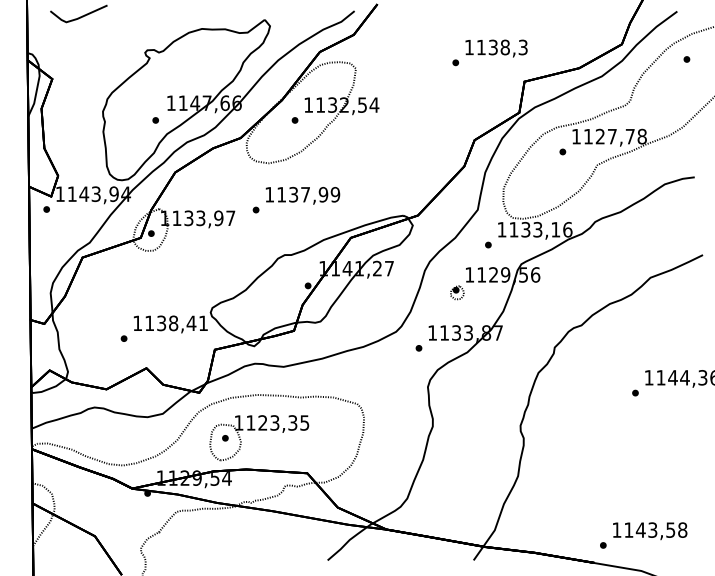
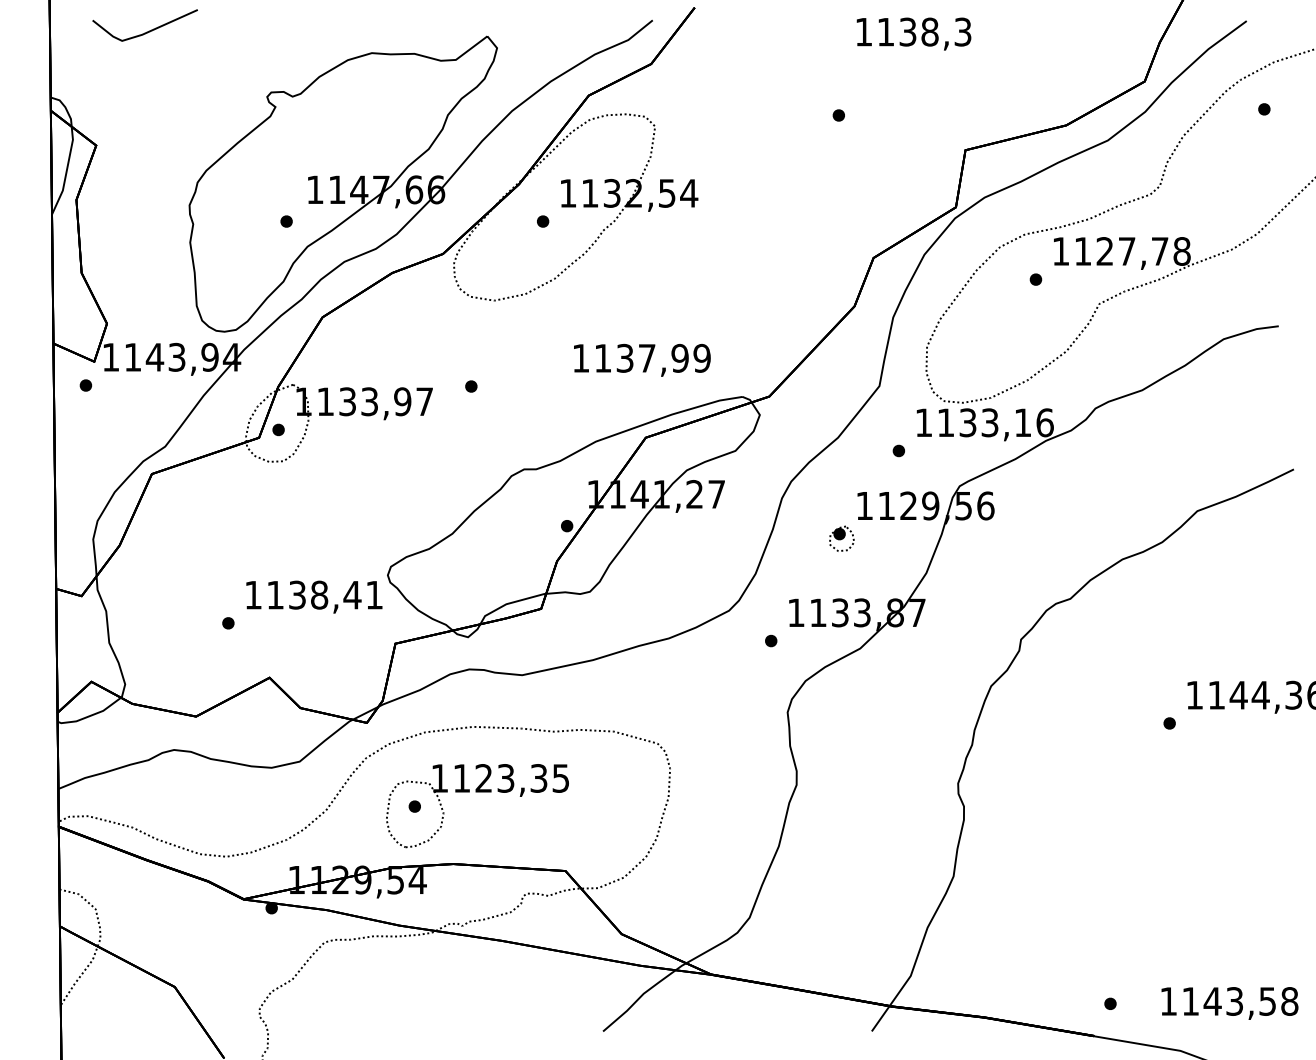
text: (496, 48) -> (913, 33), moved
text: (302, 195) -> (641, 359), moved
text: (650, 531) -> (1230, 1003), moved

